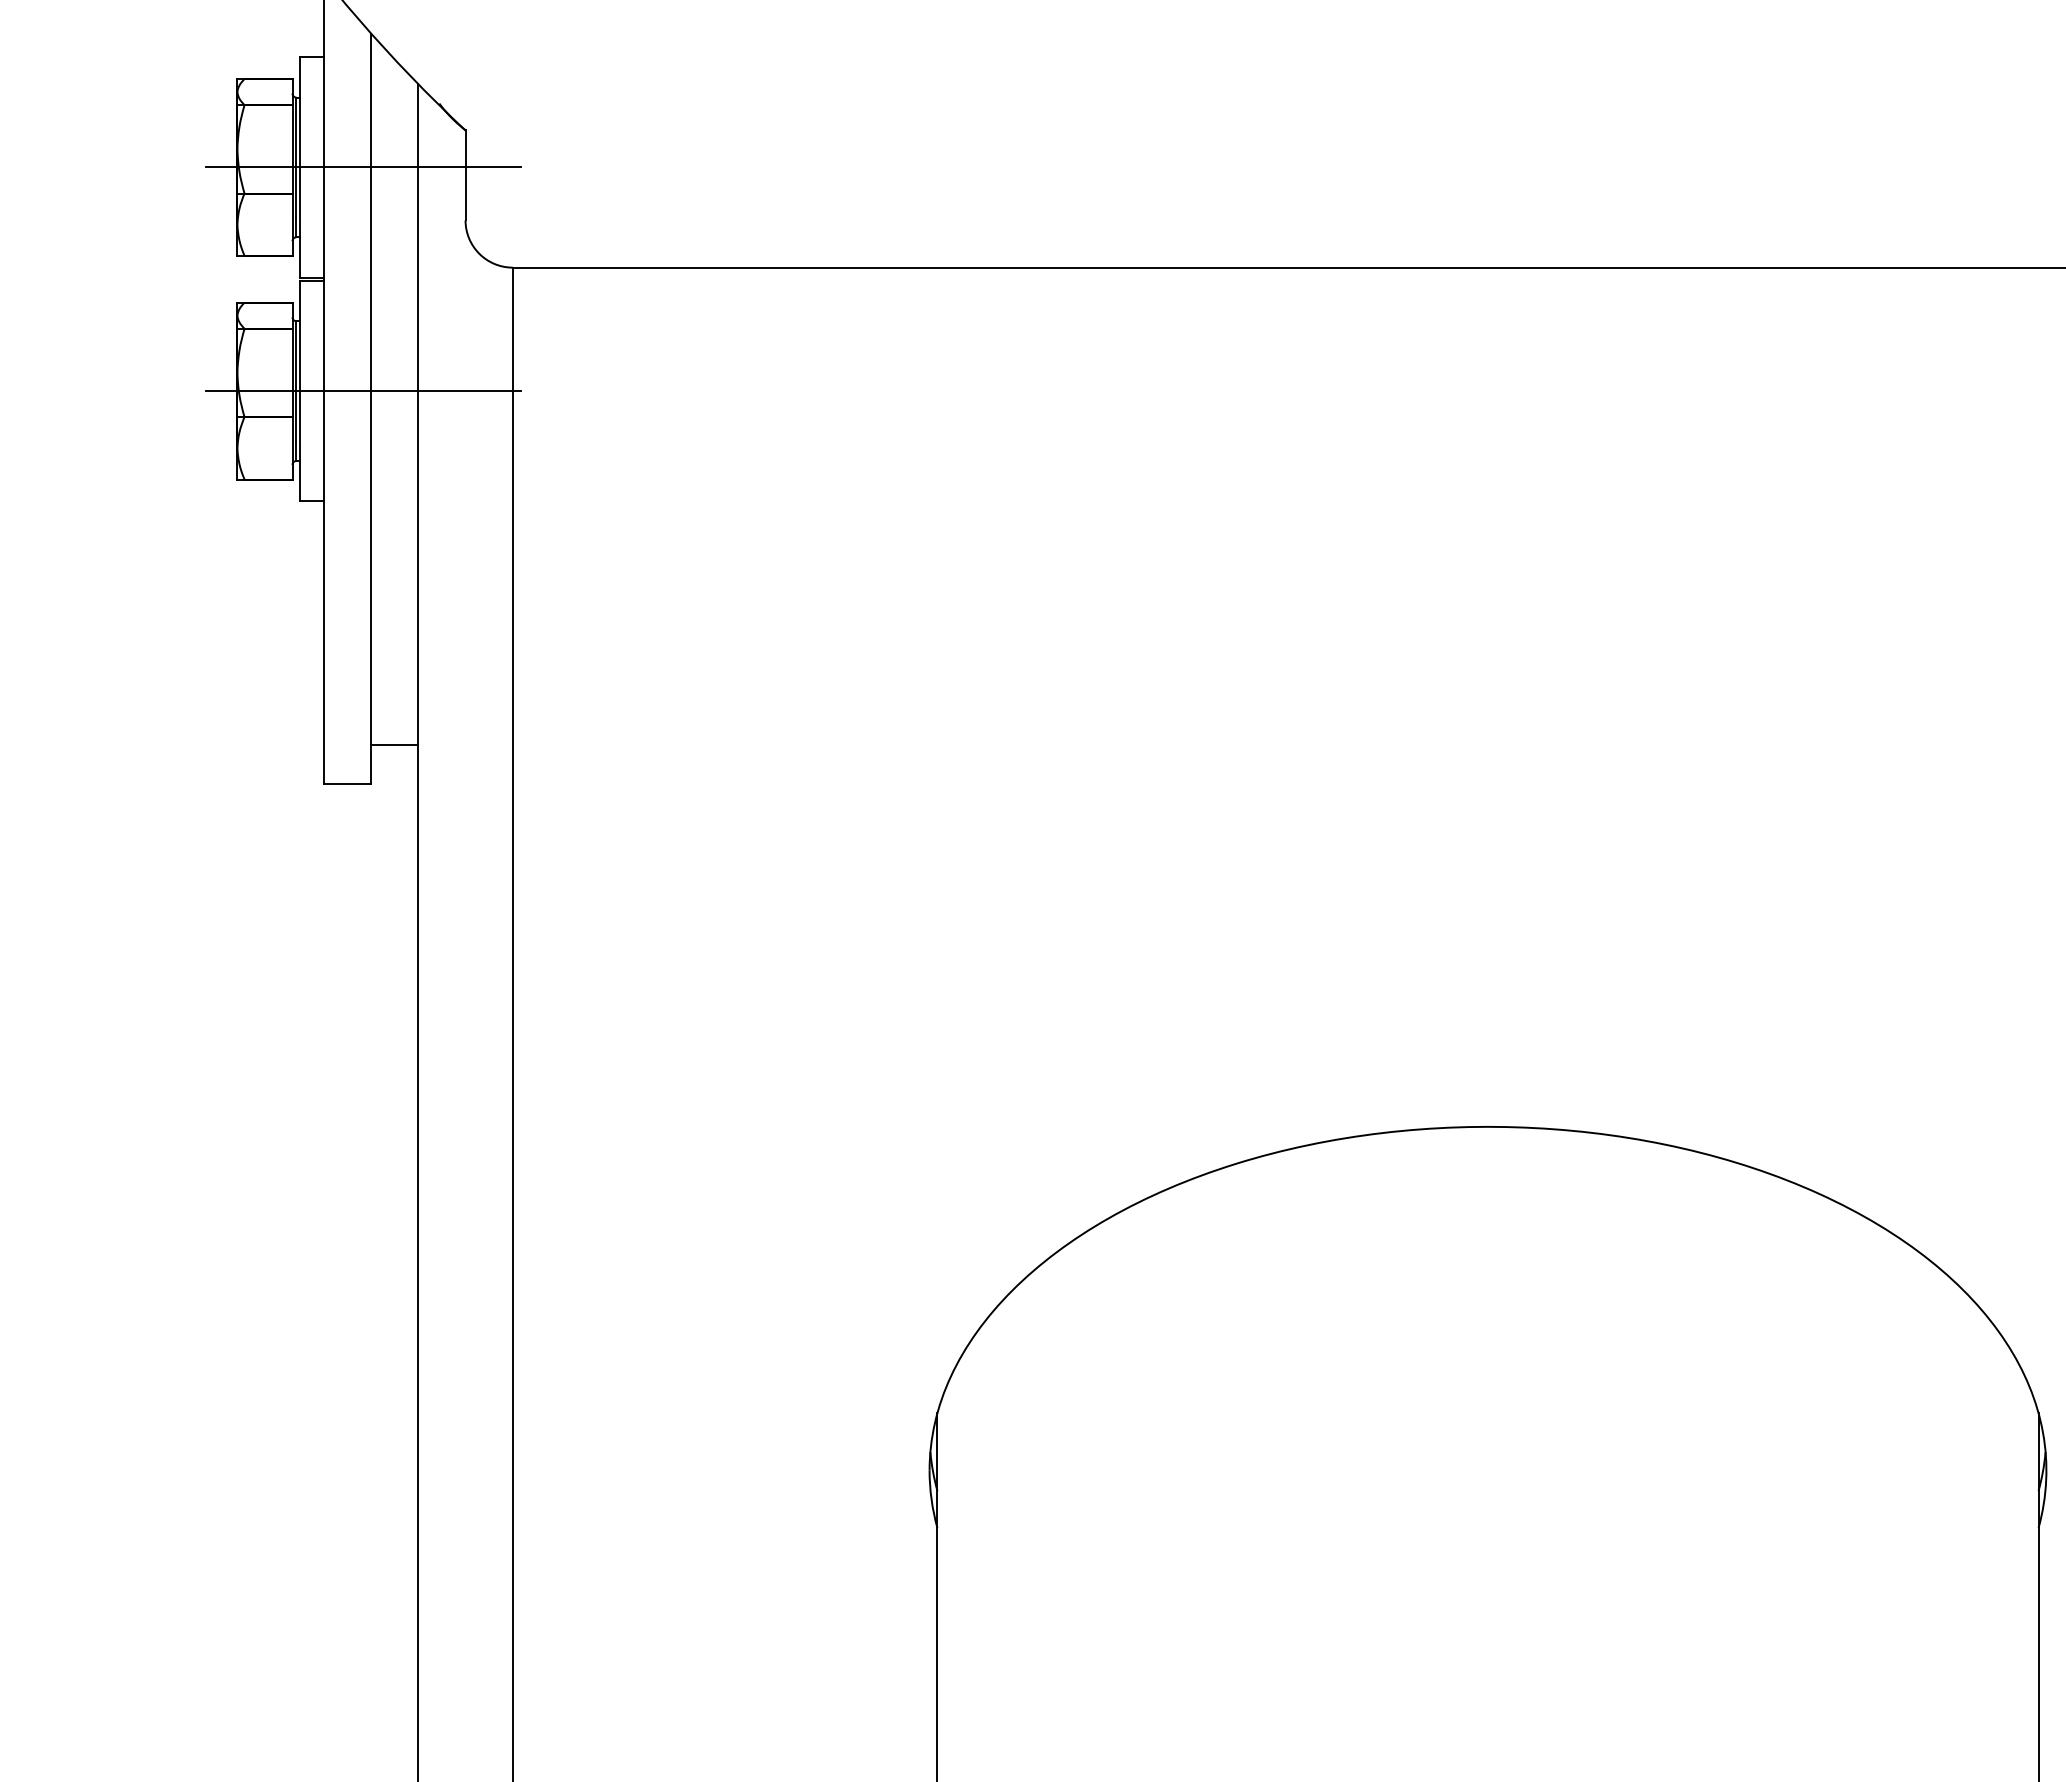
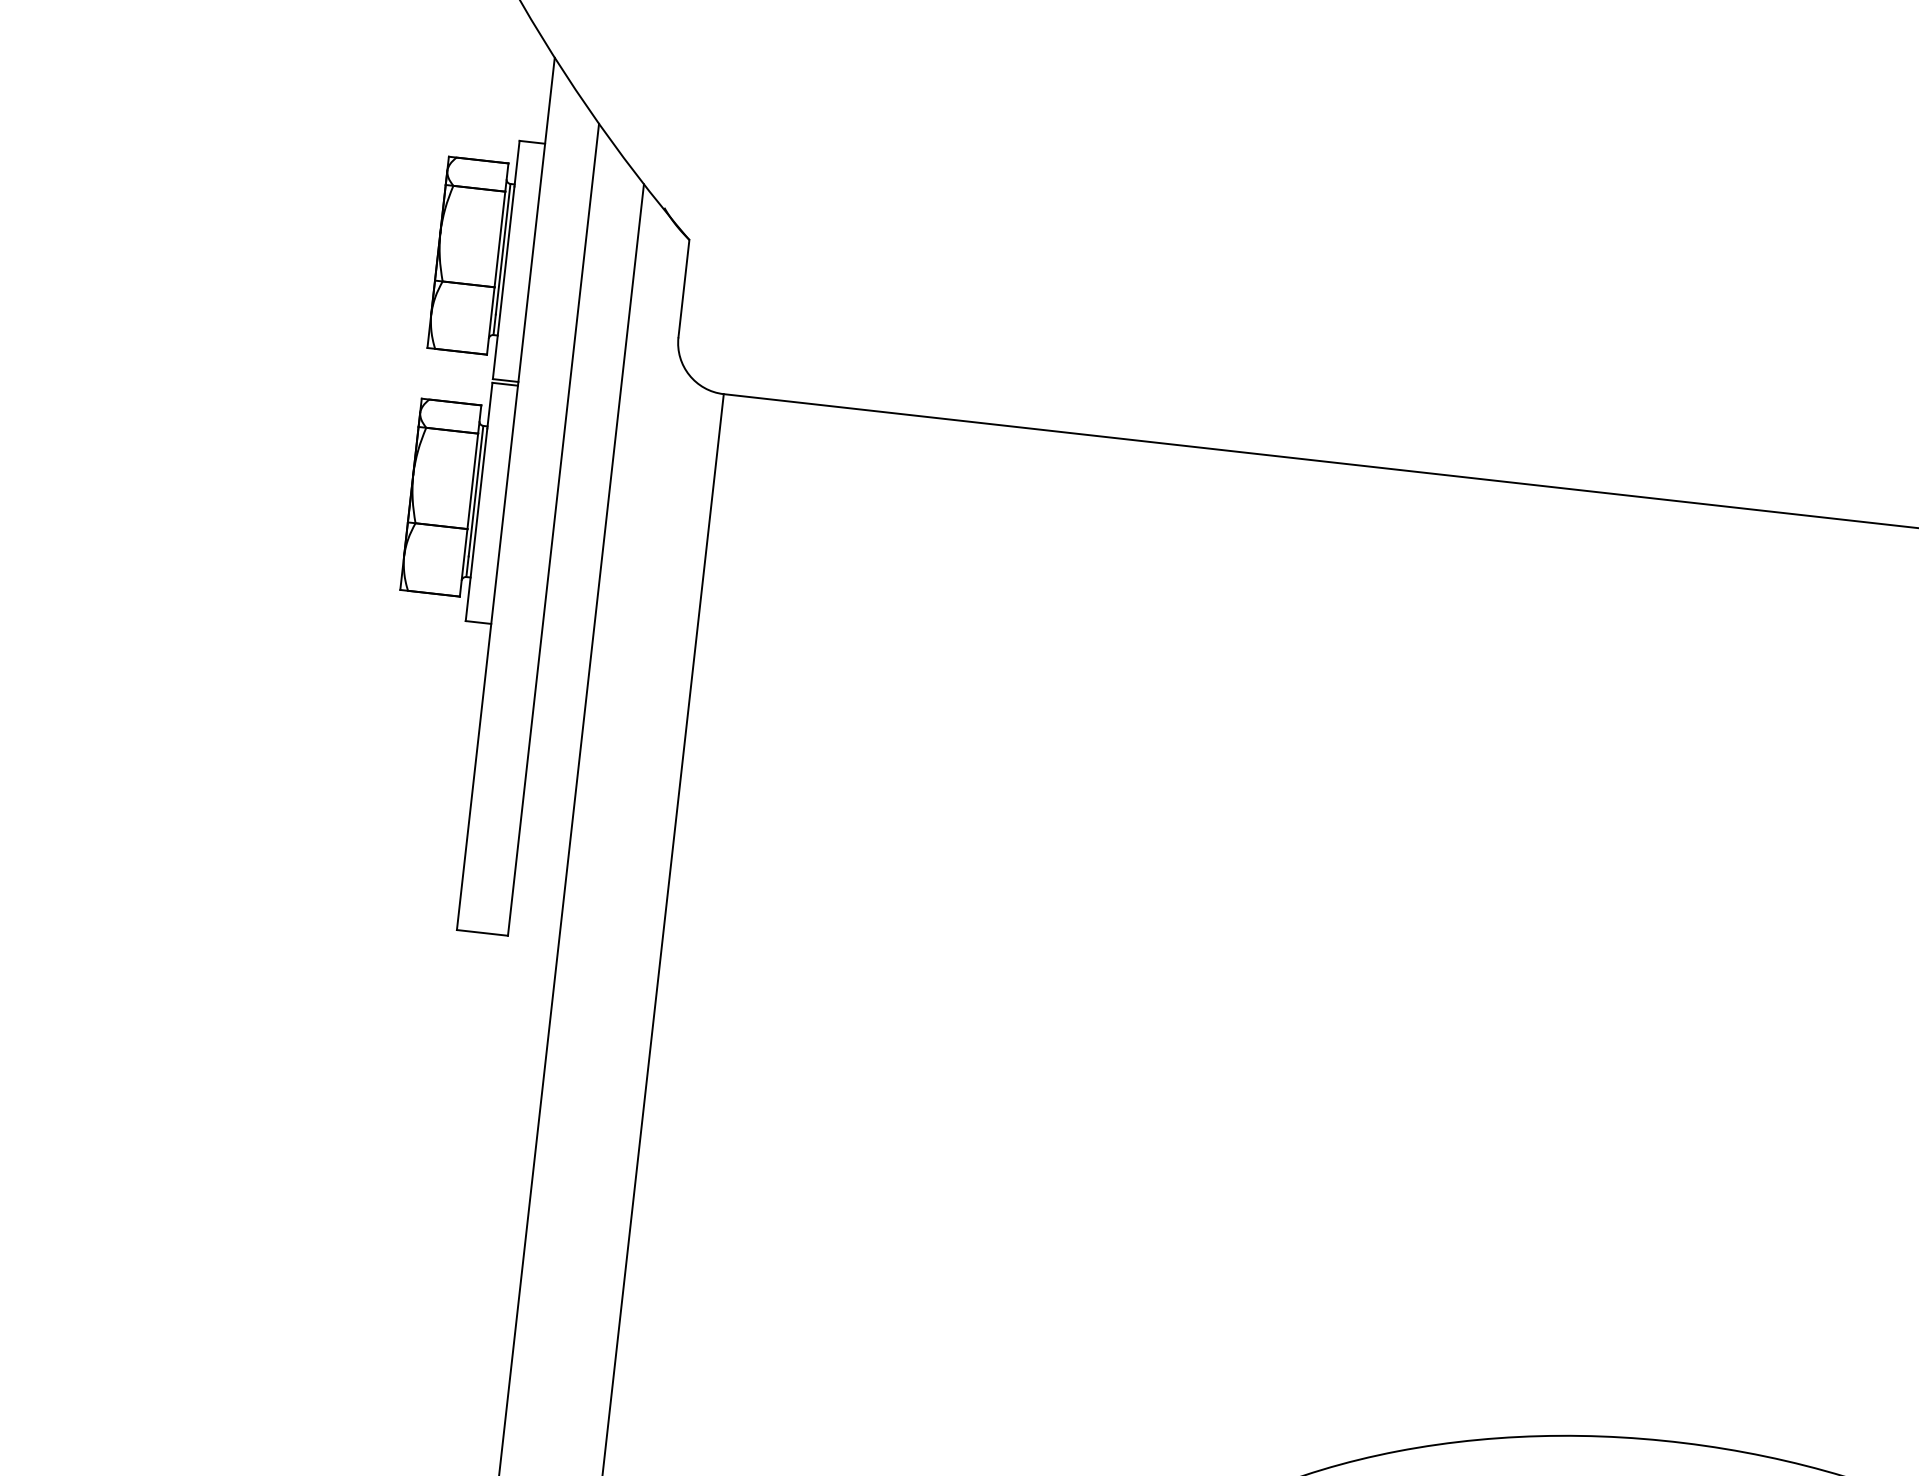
line: (363, 167) -> (574, 267), removed
line: (363, 391) -> (547, 510), removed
line: (394, 744) -> (538, 895), removed

